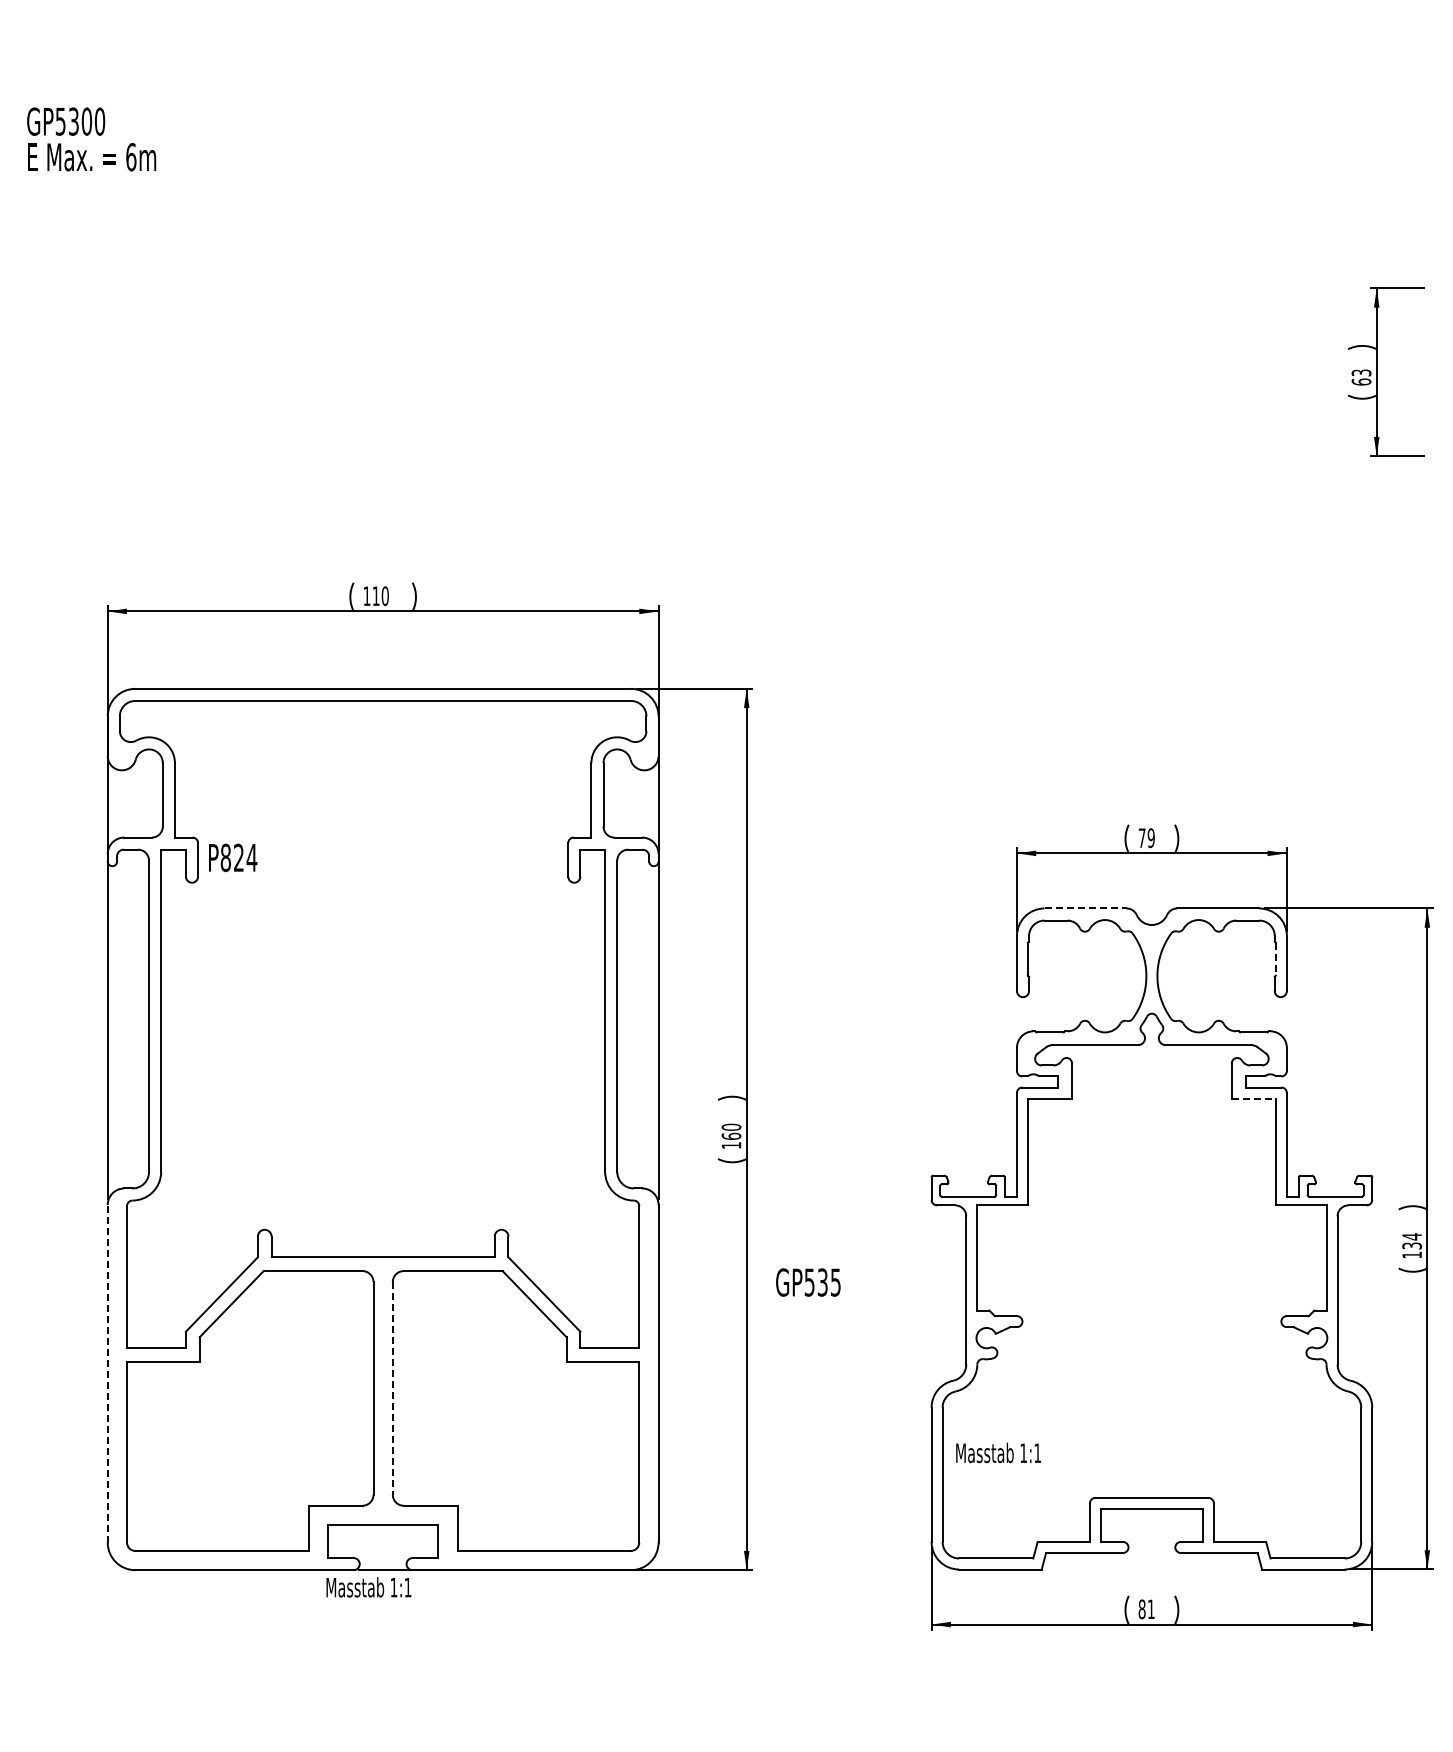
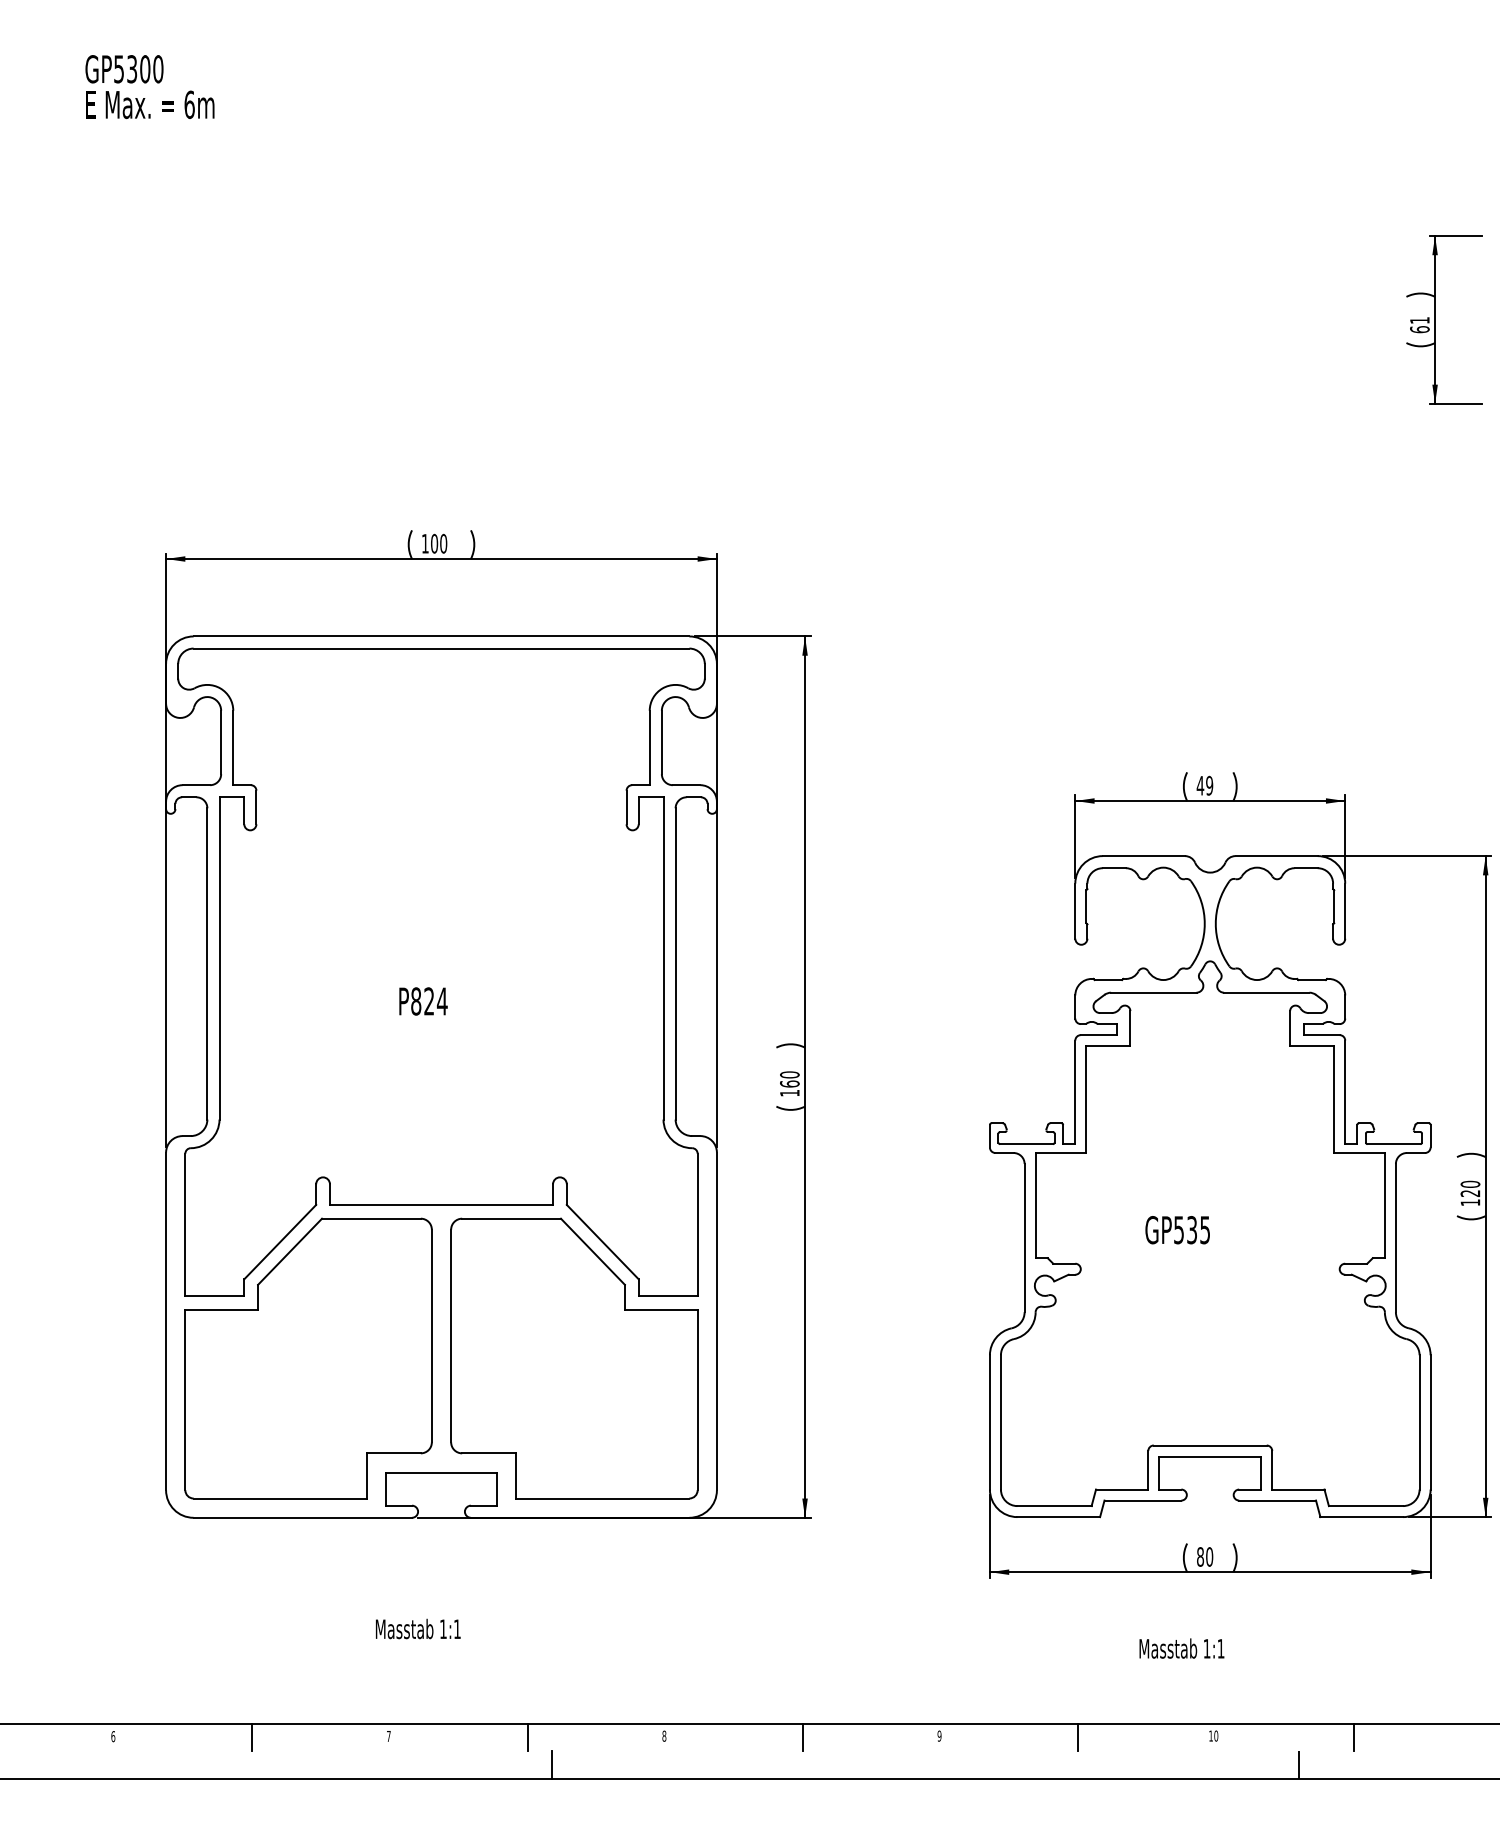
text: (1361, 372) -> (1419, 320), 63 -> 61
text: (376, 595) -> (434, 543), 110 -> 100
text: (1142, 837) -> (1200, 785), 79 -> 49
text: (233, 857) -> (423, 1001), moved
line: (1086, 908) -> (1144, 856), dashed -> solid
line: (1276, 958) -> (1334, 906), dashed -> solid
line: (1254, 1098) -> (1312, 1046), dashed -> solid
text: (1412, 1240) -> (1470, 1188), 134 -> 120
text: (808, 1282) -> (1177, 1230), moved
line: (108, 1373) -> (166, 1321), dashed -> solid
line: (393, 1388) -> (451, 1336), dashed -> solid
text: (998, 1452) -> (1181, 1648), moved
text: (369, 1586) -> (418, 1628), moved
text: (1151, 1608) -> (1209, 1556), 81 -> 80

